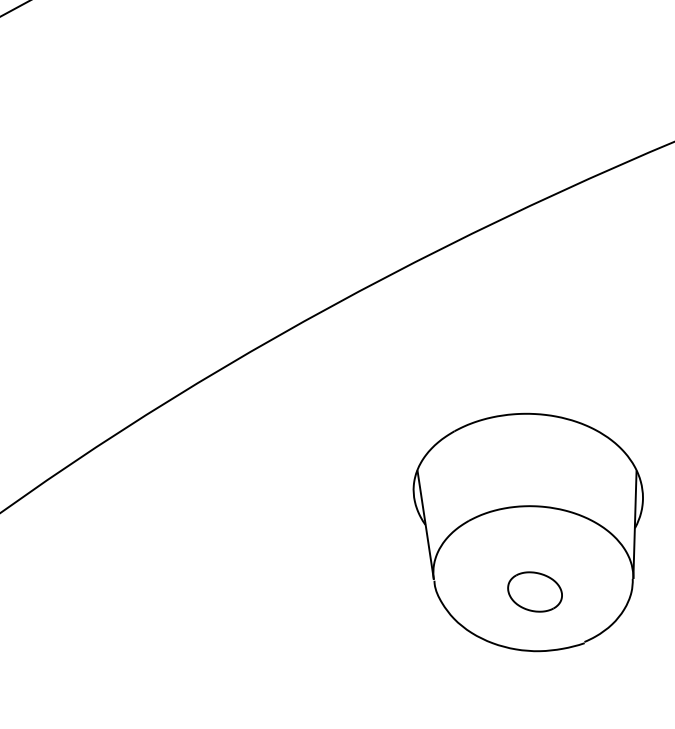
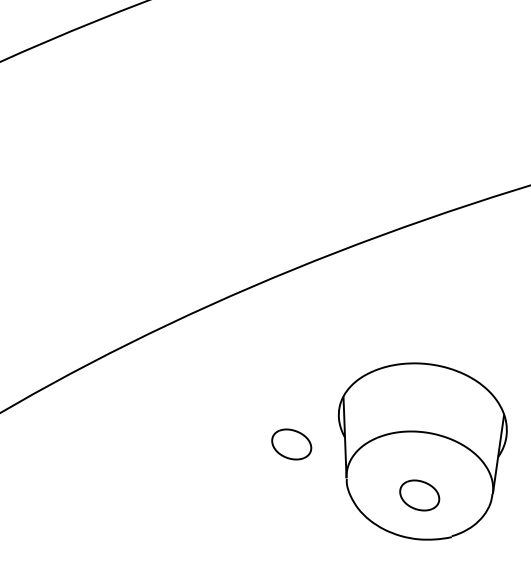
part: (354, 542) -> (291, 444), added

